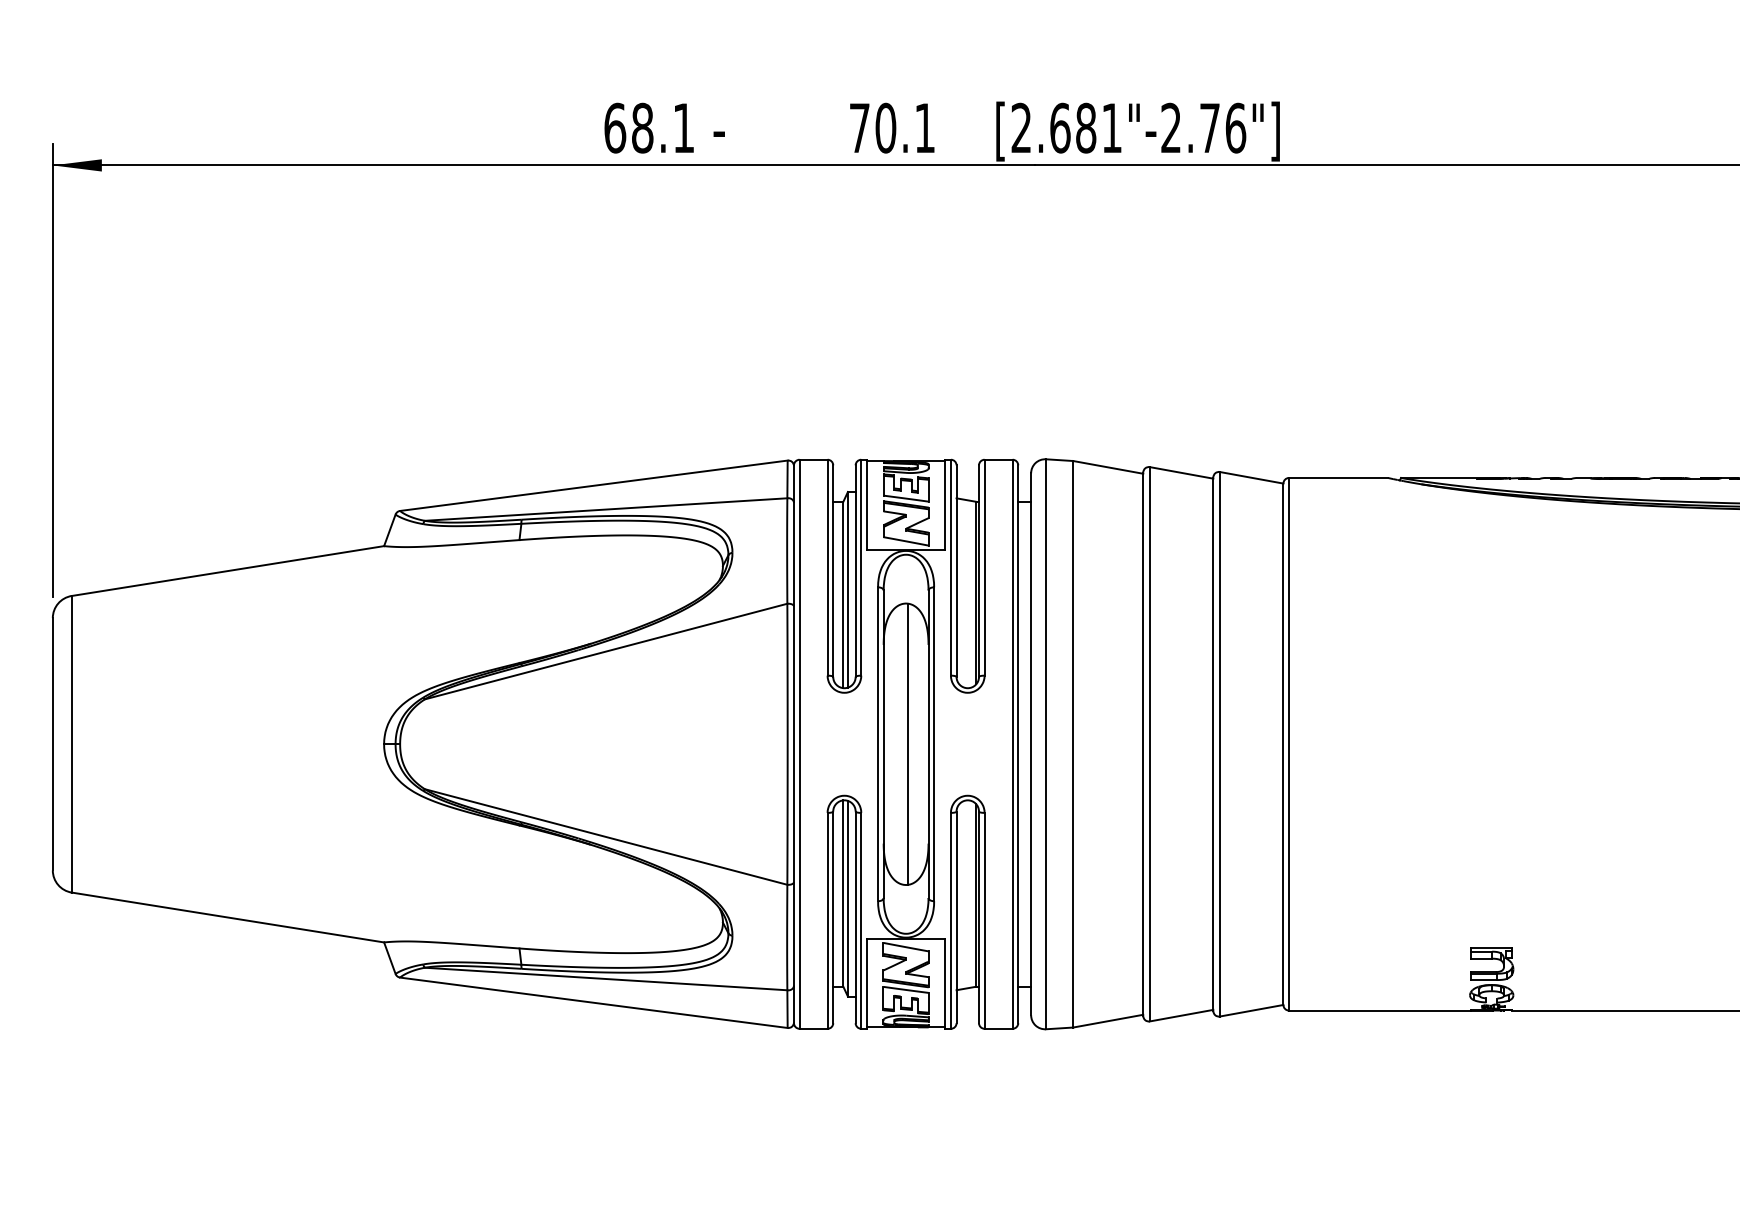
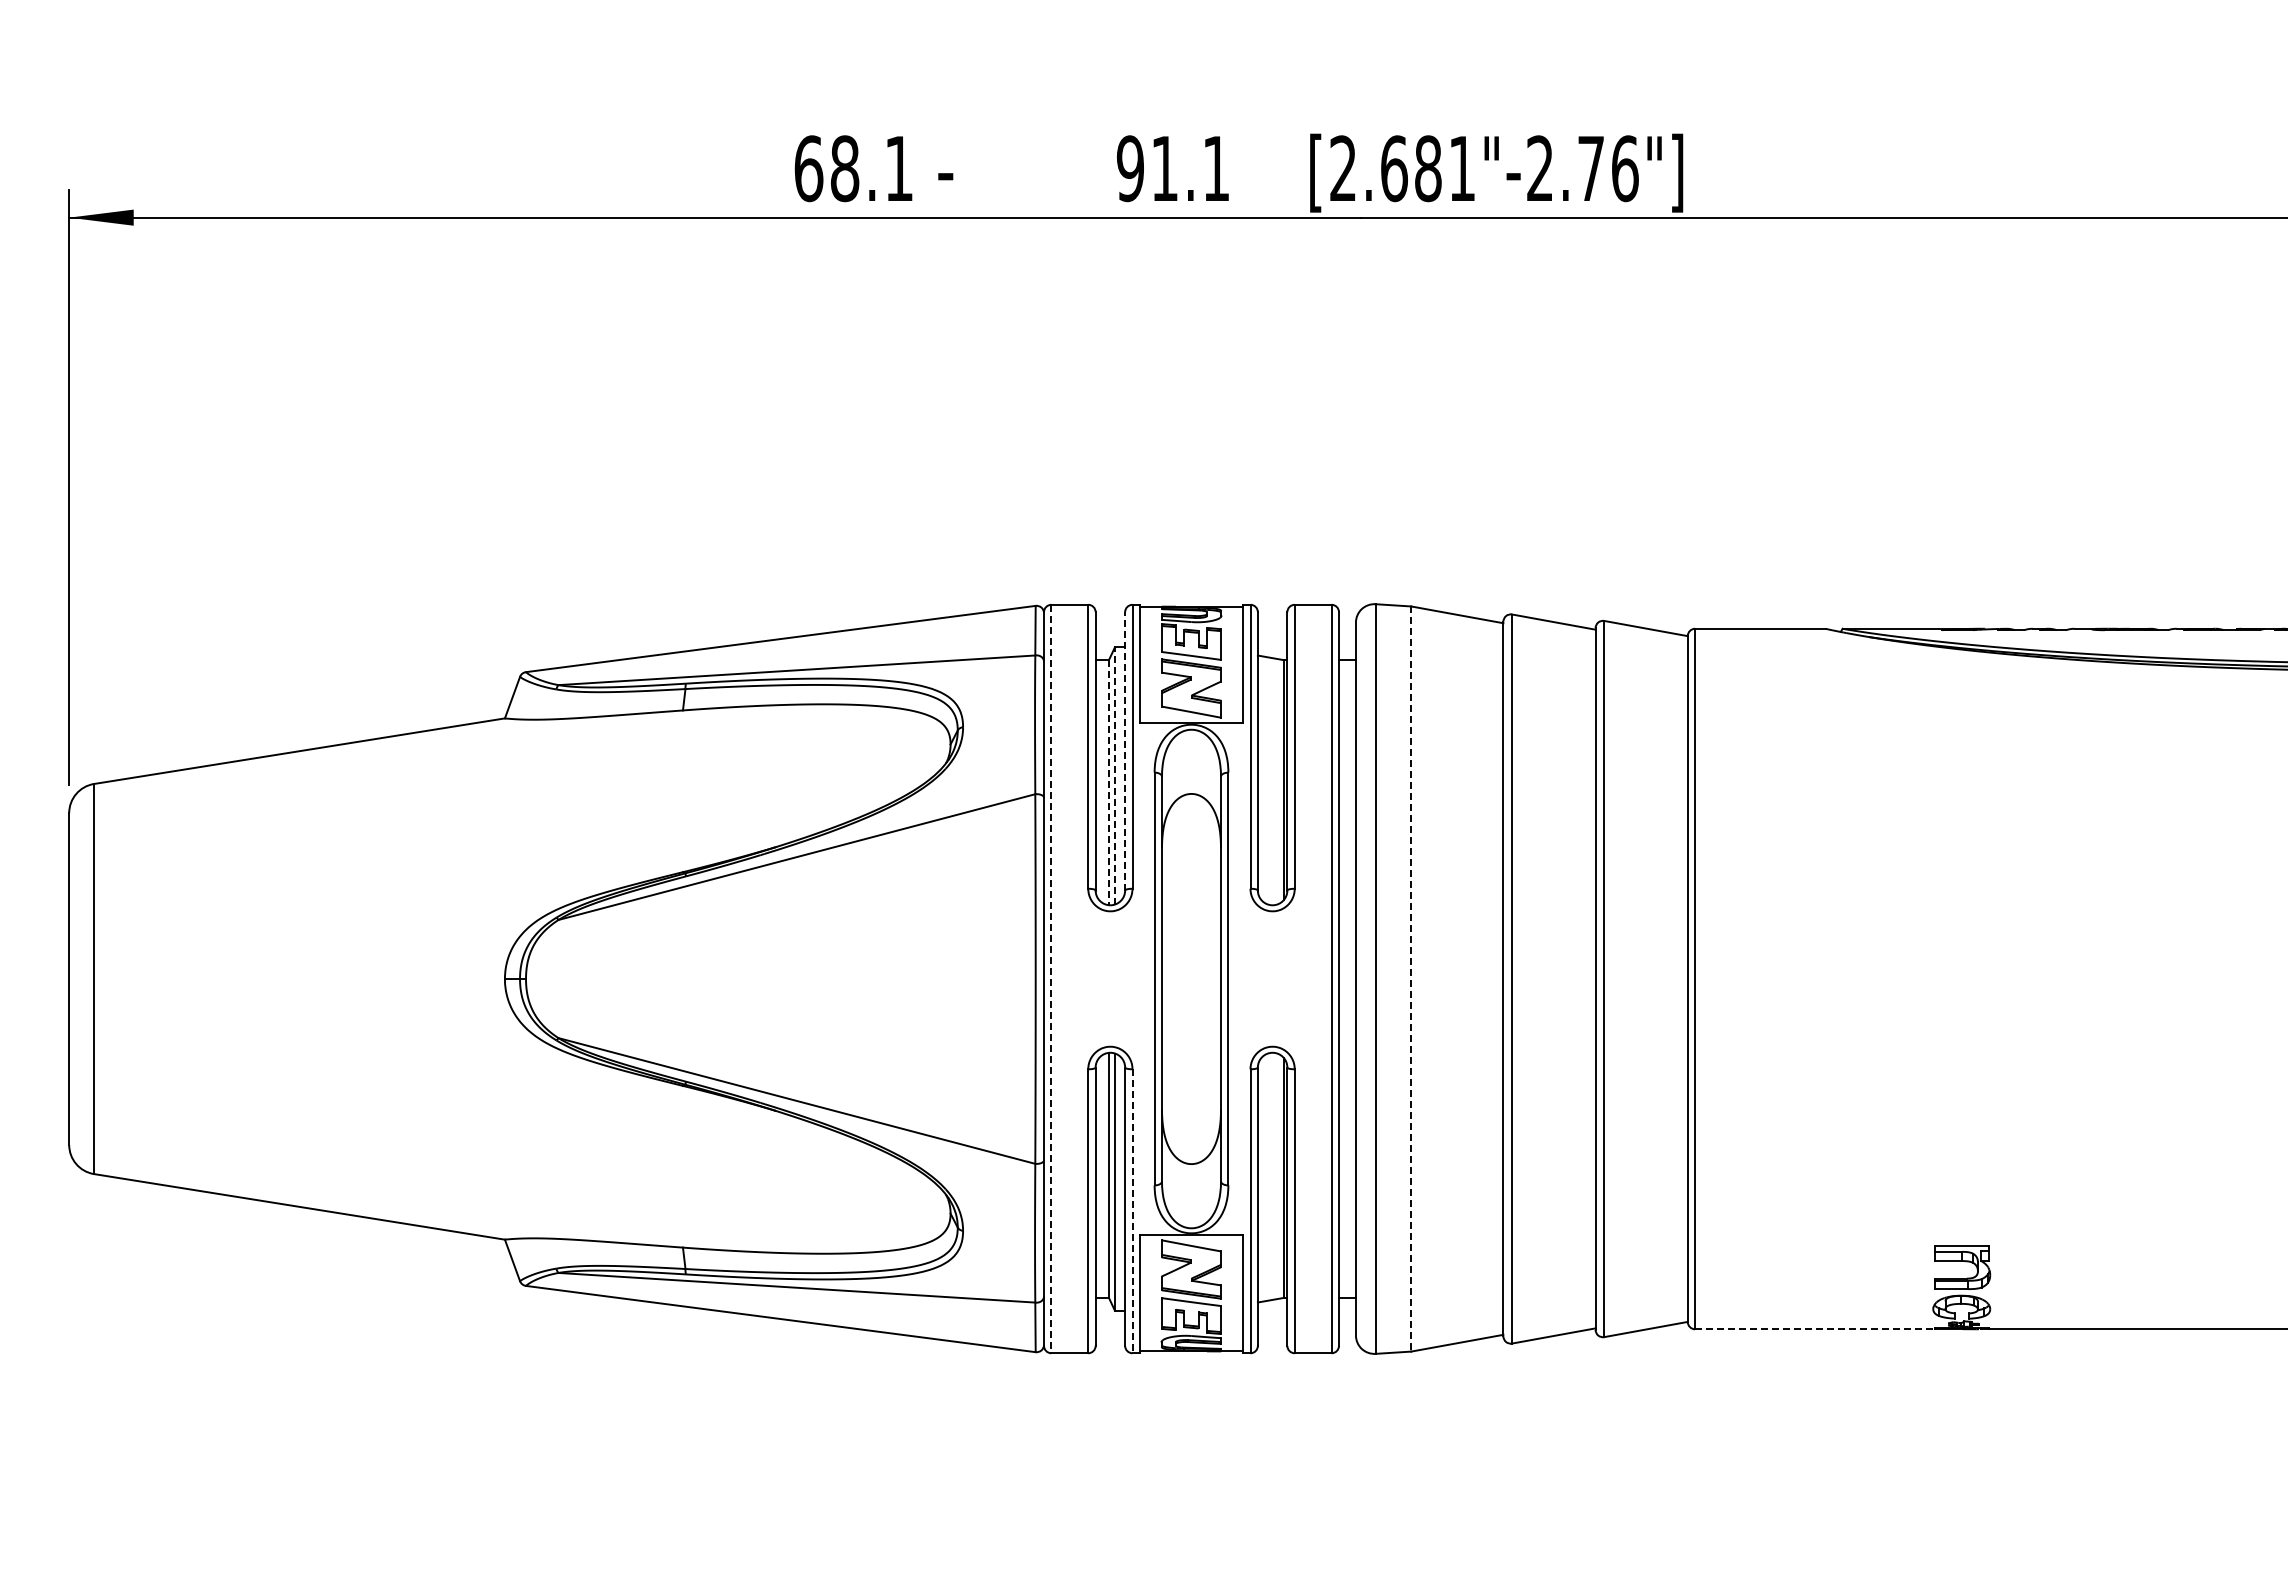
text: (872, 128) -> (1147, 168), 70.1 -> 91.1
line: (855, 570) -> (1125, 750), solid -> dashed
line: (848, 589) -> (1115, 775), solid -> dashed
line: (843, 594) -> (1108, 782), solid -> dashed
line: (908, 743) -> (1194, 978), removed
line: (799, 744) -> (1051, 979), solid -> dashed
line: (1073, 744) -> (1411, 979), solid -> dashed
line: (861, 921) -> (1132, 1211), solid -> dashed
line: (1379, 1010) -> (1814, 1329), solid -> dashed

